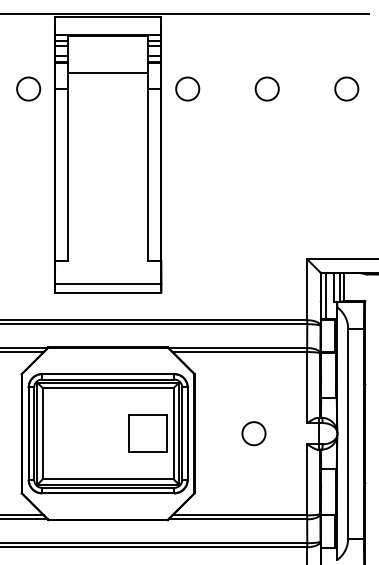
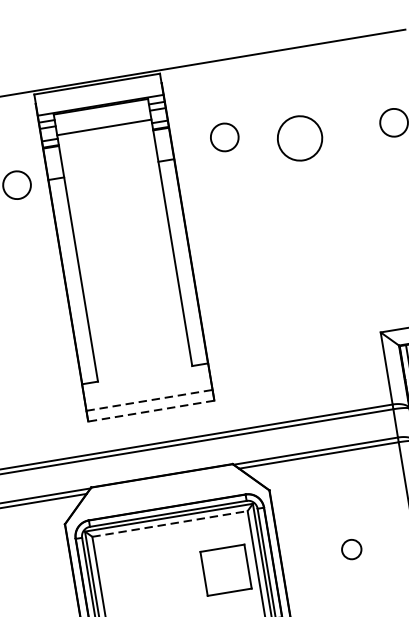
line: (107, 73) -> (103, 127), moved
circle: (187, 88) -> (224, 136), moved
circle: (266, 88) -> (298, 137), size x1.6
line: (108, 283) -> (149, 399), solid -> dashed
line: (107, 292) -> (150, 410), solid -> dashed
line: (108, 388) -> (170, 524), solid -> dashed
circle: (253, 433) -> (351, 549), size x0.7

